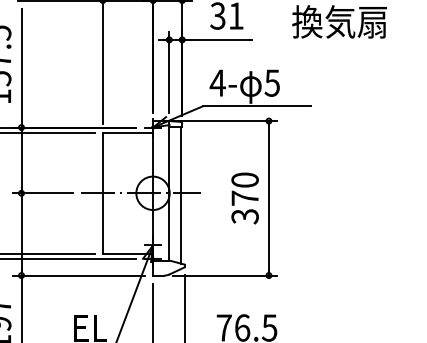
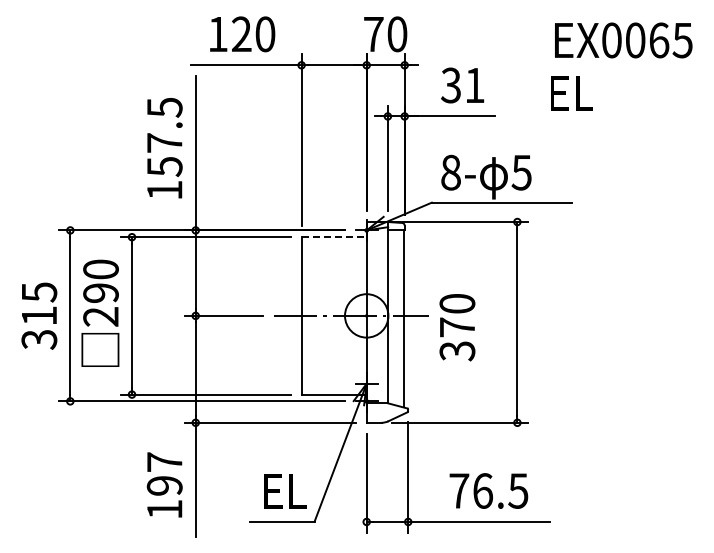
text: (339, 21) -> (608, 92), 換気扇 -> EL
text: (217, 83) -> (450, 172), 4- -> 8-
line: (128, 133) -> (334, 237), solid -> dashed
text: (245, 198) -> (457, 327), moved

